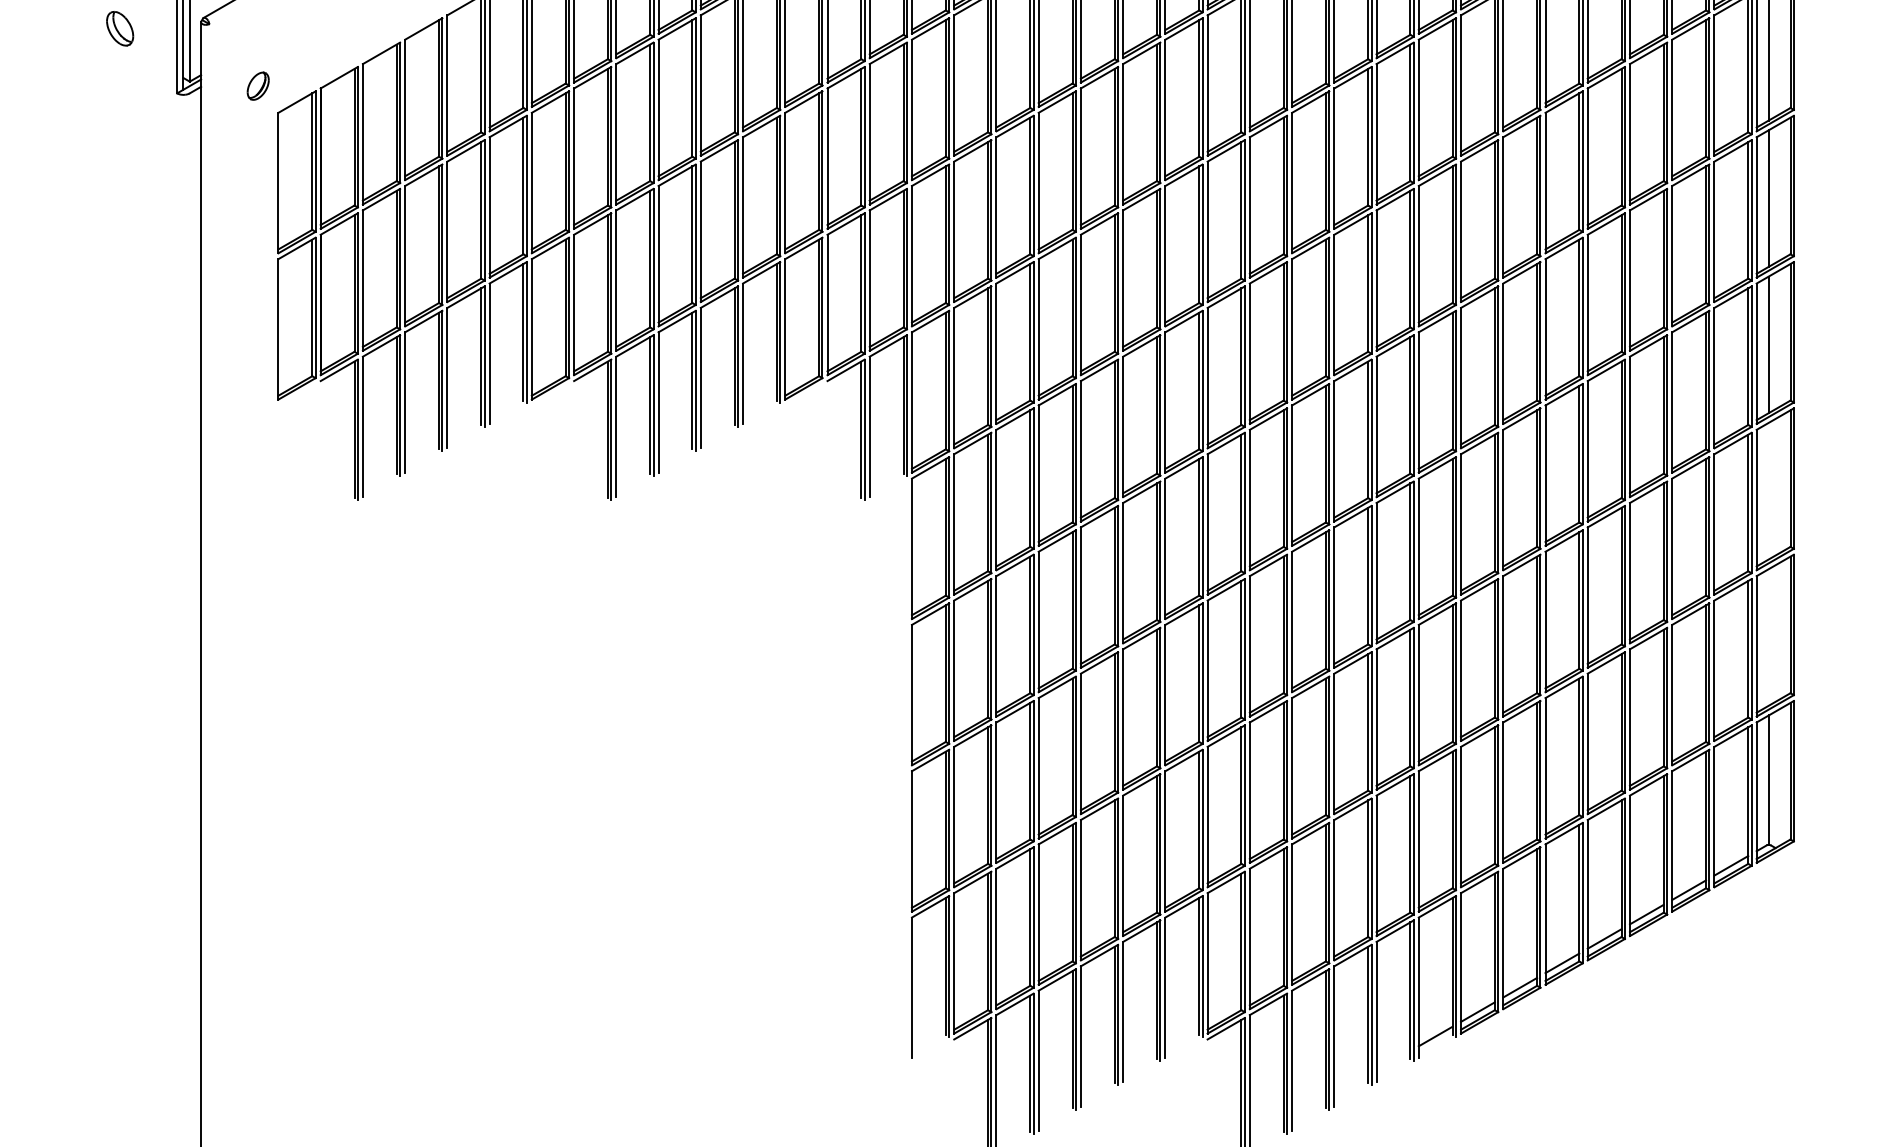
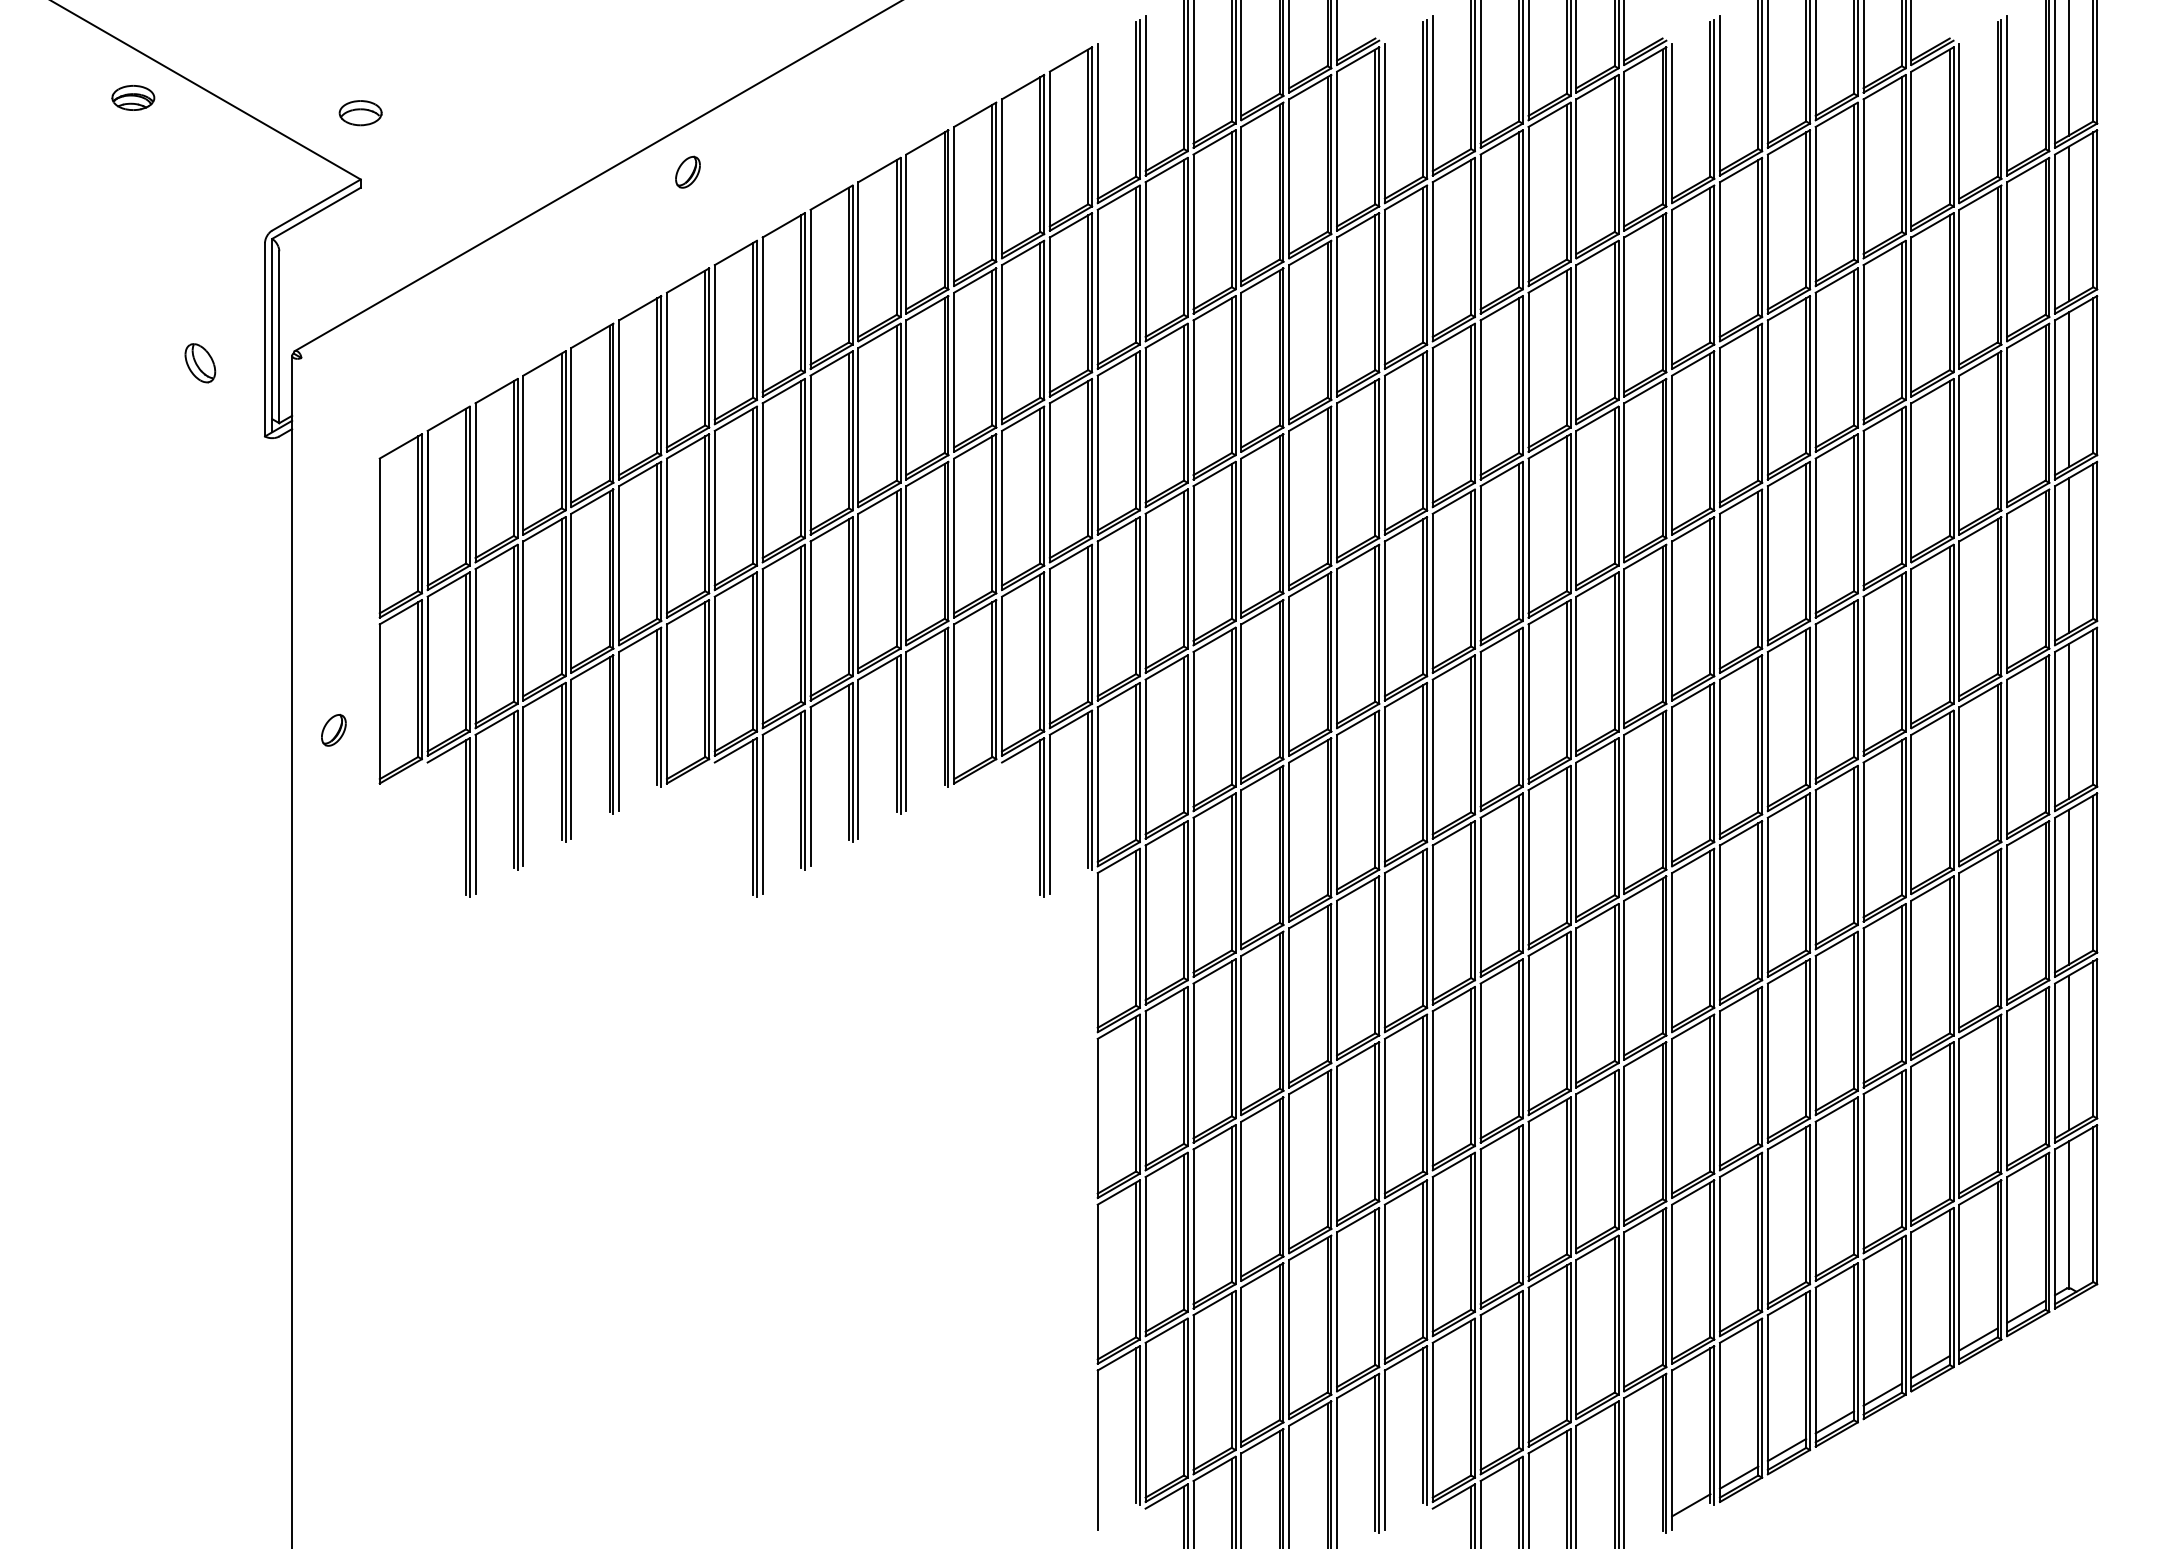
part: (257, 86) -> (333, 730), moved
line: (1768, 490) -> (2068, 886), added
line: (1768, 636) -> (2068, 1052), added

